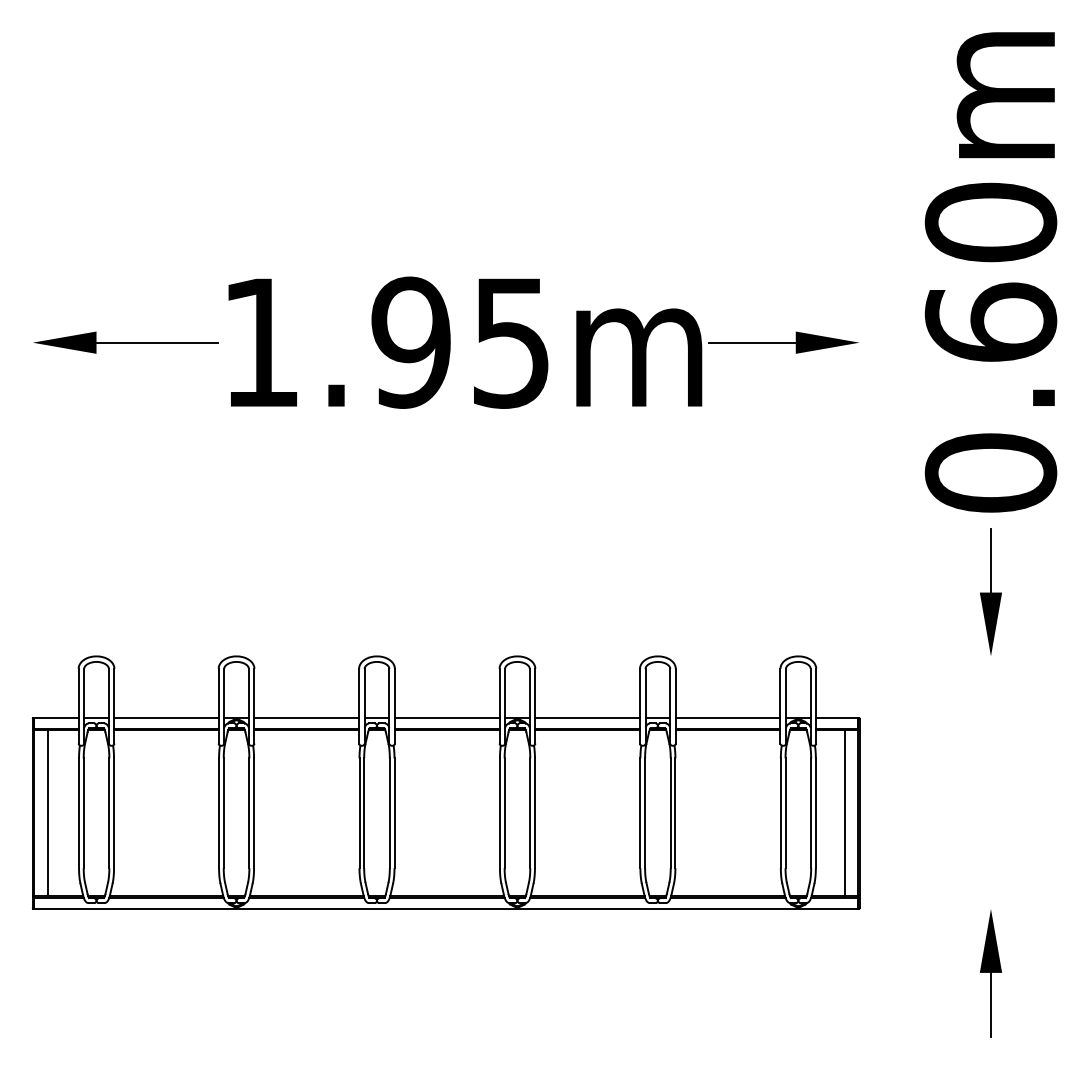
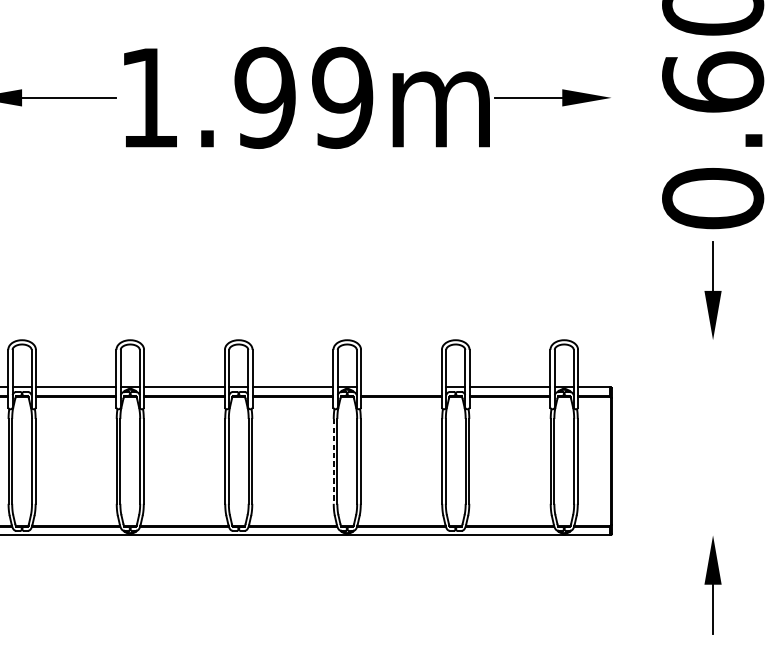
text: (510, 342) -> (341, 97), 1.95m -> 1.99m
line: (587, 717) -> (401, 387), removed
line: (499, 813) -> (333, 461), solid -> dashed
line: (844, 813) -> (599, 461), removed

